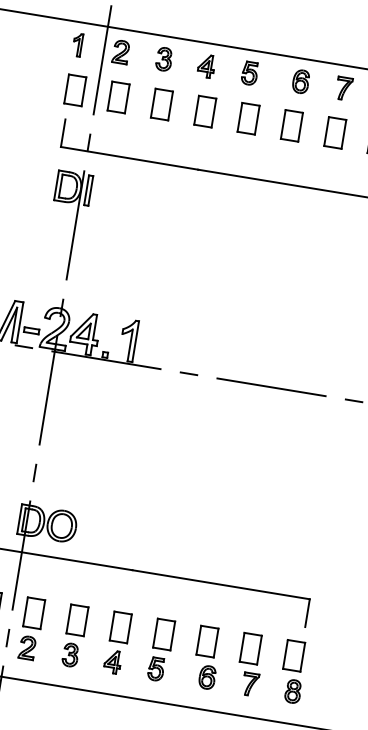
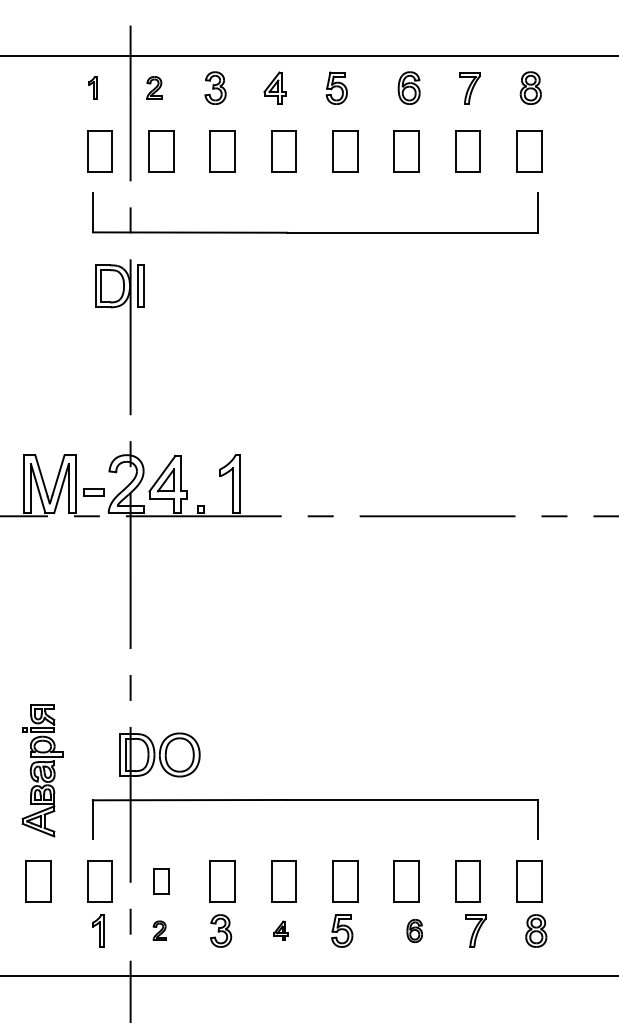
part: (77, 44) -> (92, 87), size x0.7
part: (121, 51) -> (154, 87), size x0.7
part: (34, 613) -> (161, 881), size x0.6
part: (27, 647) -> (159, 930), size x0.6
part: (112, 661) -> (280, 930), size x0.6
part: (207, 677) -> (414, 930), size x0.7

